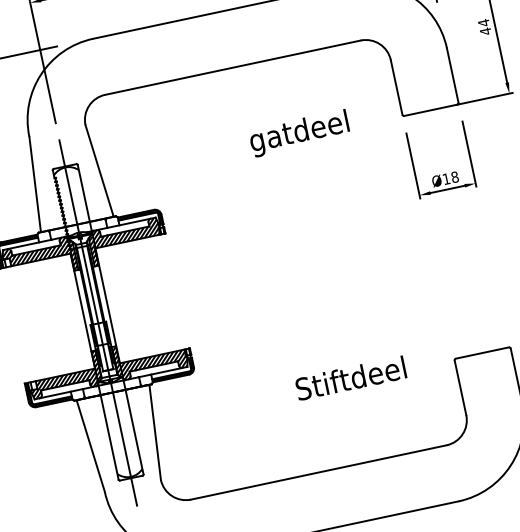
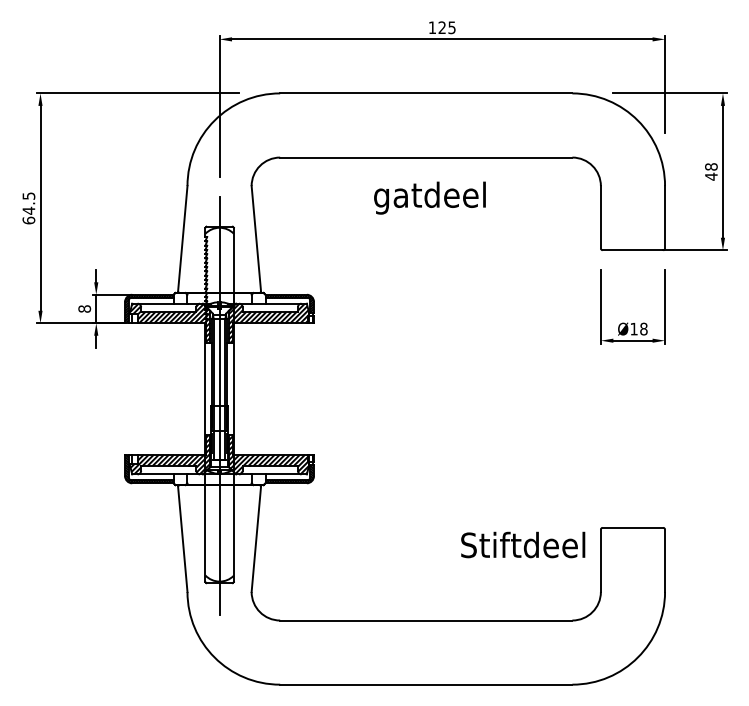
text: (483, 22) -> (711, 166), 44 -> 48
text: (299, 133) -> (429, 197), moved
text: (351, 377) -> (523, 544), moved

